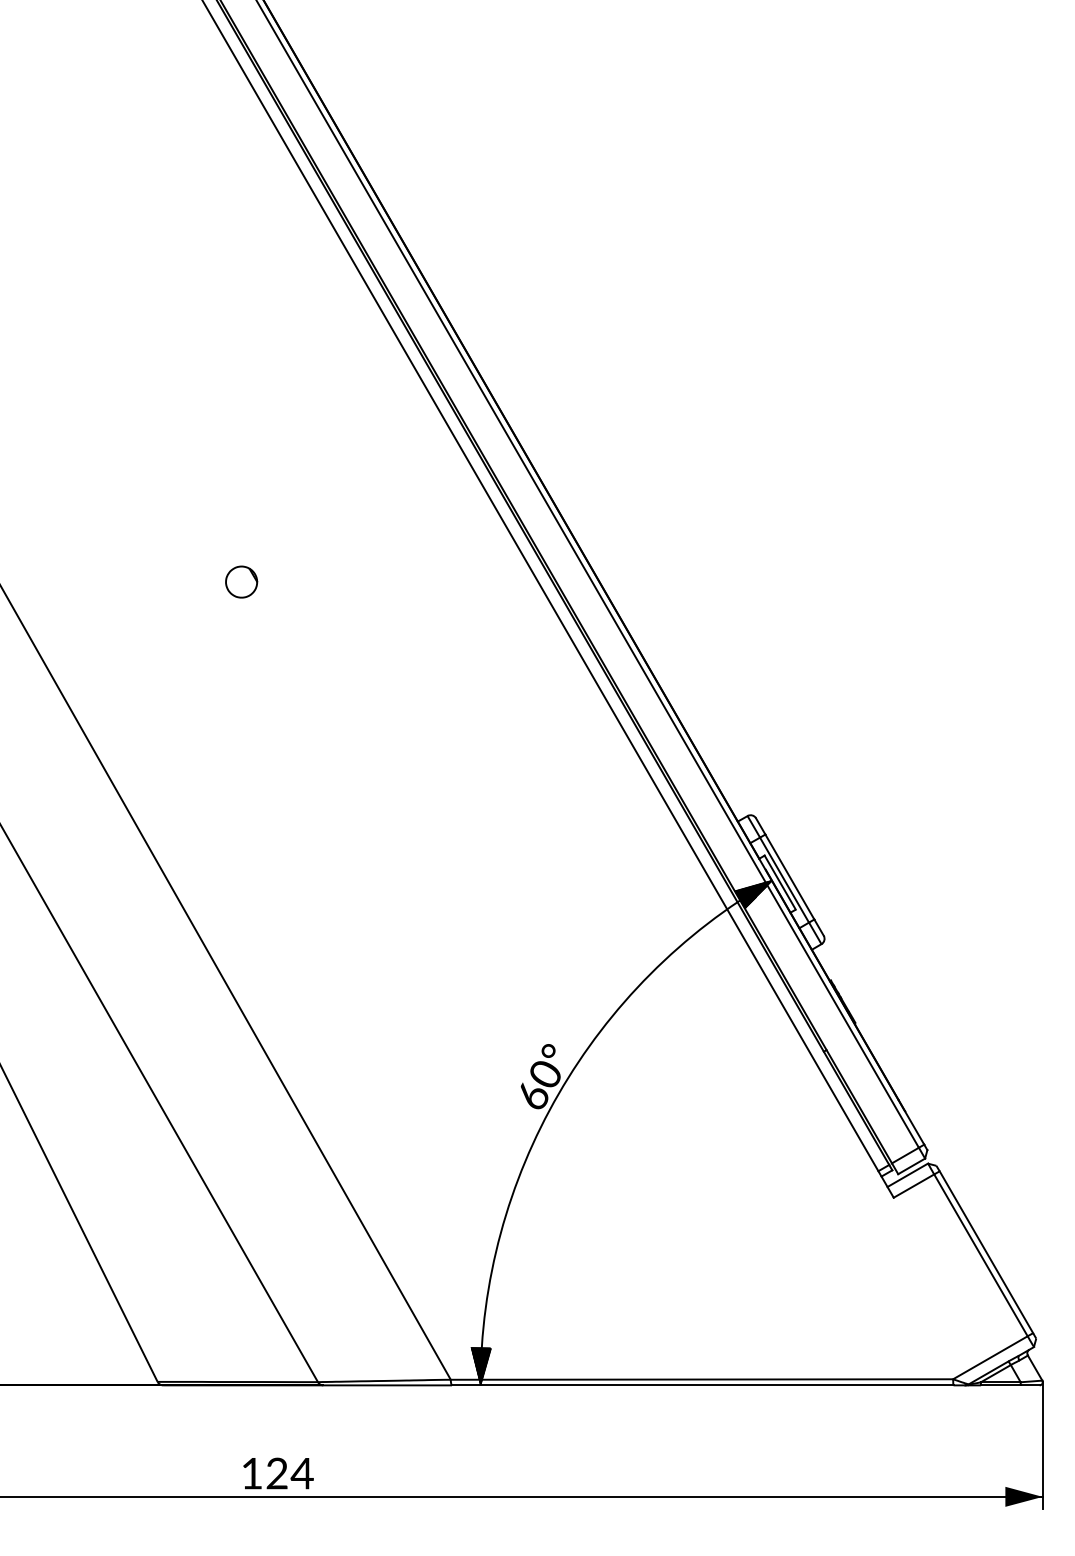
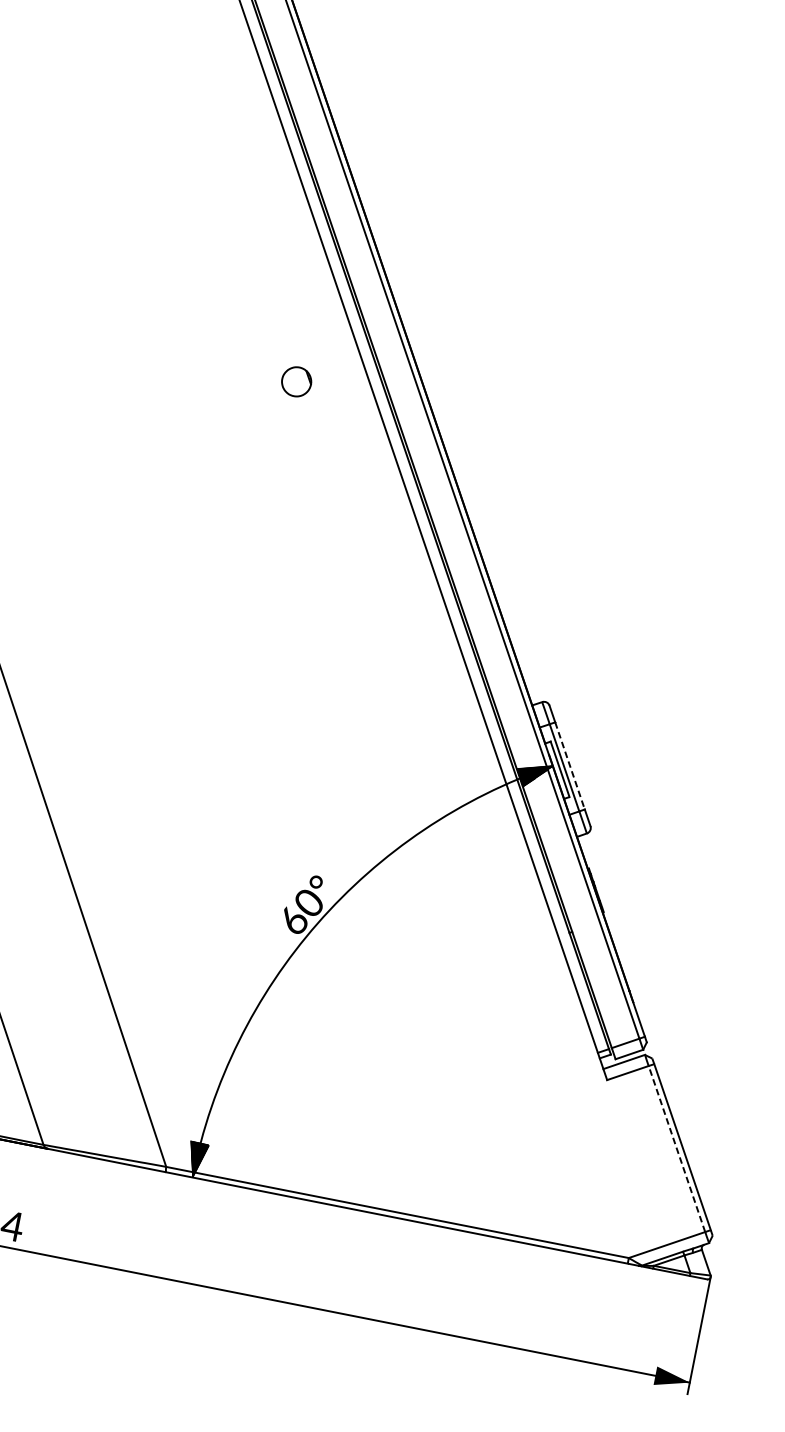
part: (241, 581) -> (296, 381), moved
line: (790, 877) -> (570, 766), solid -> dashed
line: (980, 1254) -> (676, 1148), solid -> dashed

